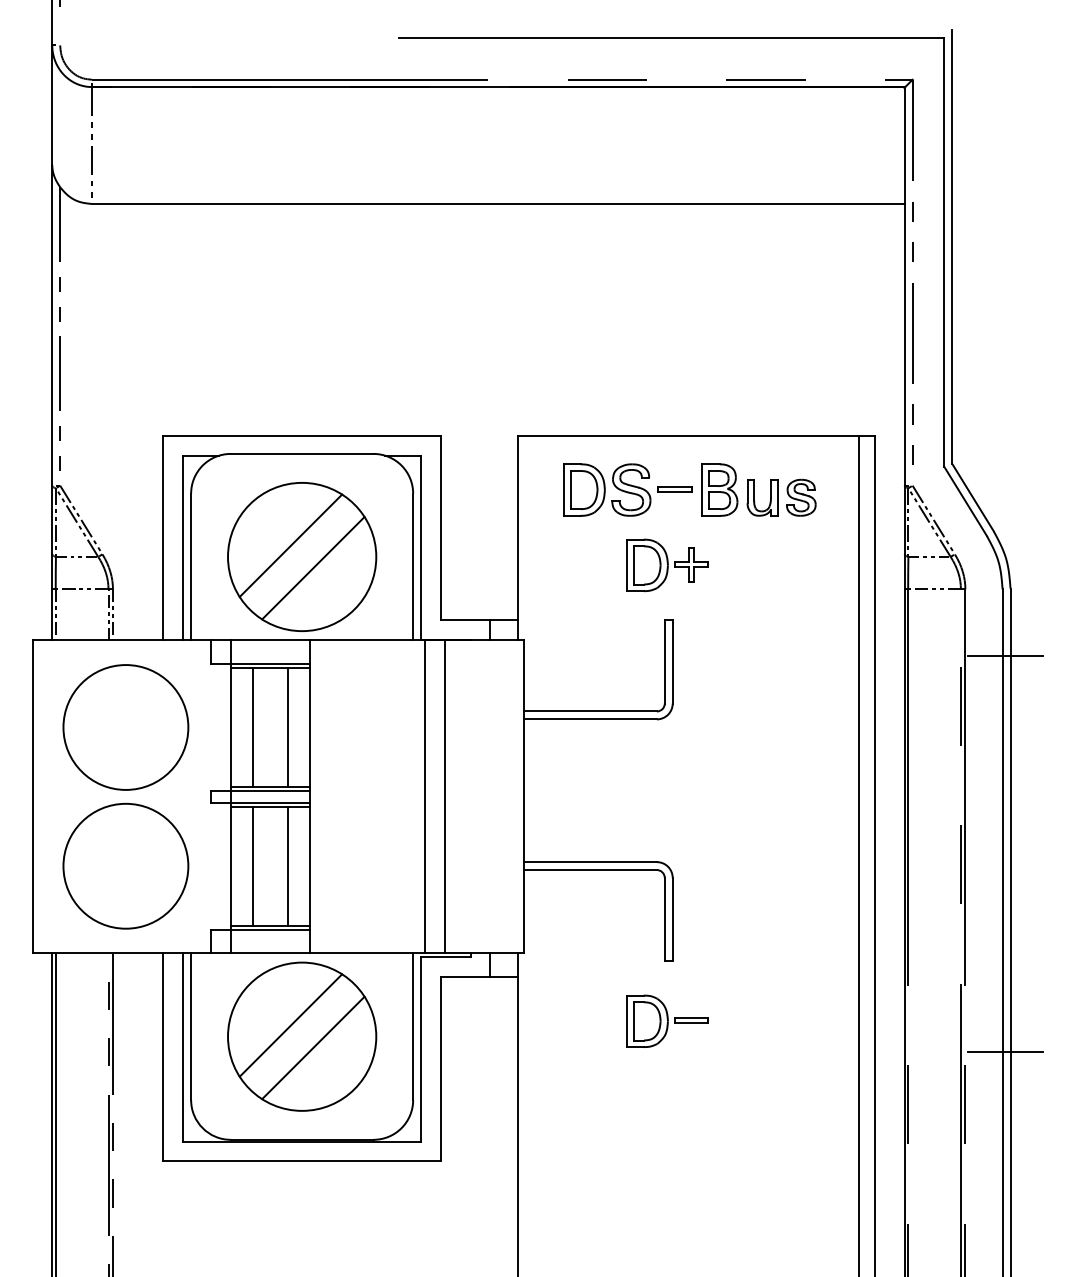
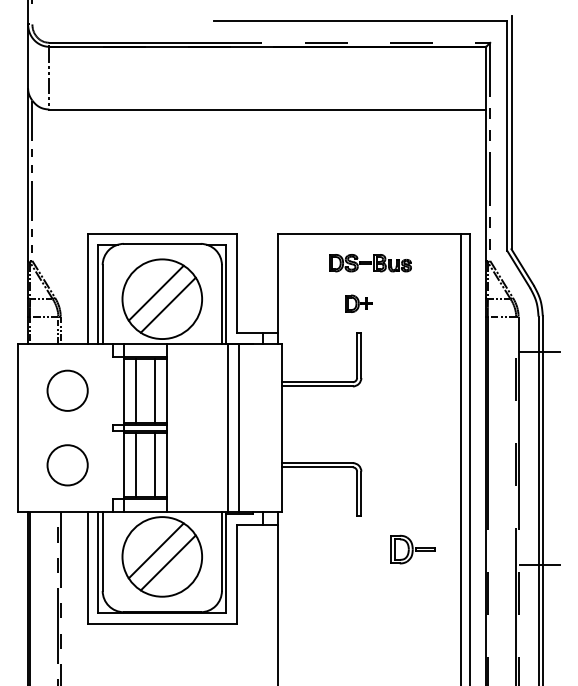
part: (689, 488) -> (370, 262), size x0.6
part: (667, 564) -> (358, 303), size x0.6
circle: (125, 726) -> (67, 390), size x0.6
circle: (125, 864) -> (67, 464), size x0.6
part: (667, 1021) -> (412, 549), moved

